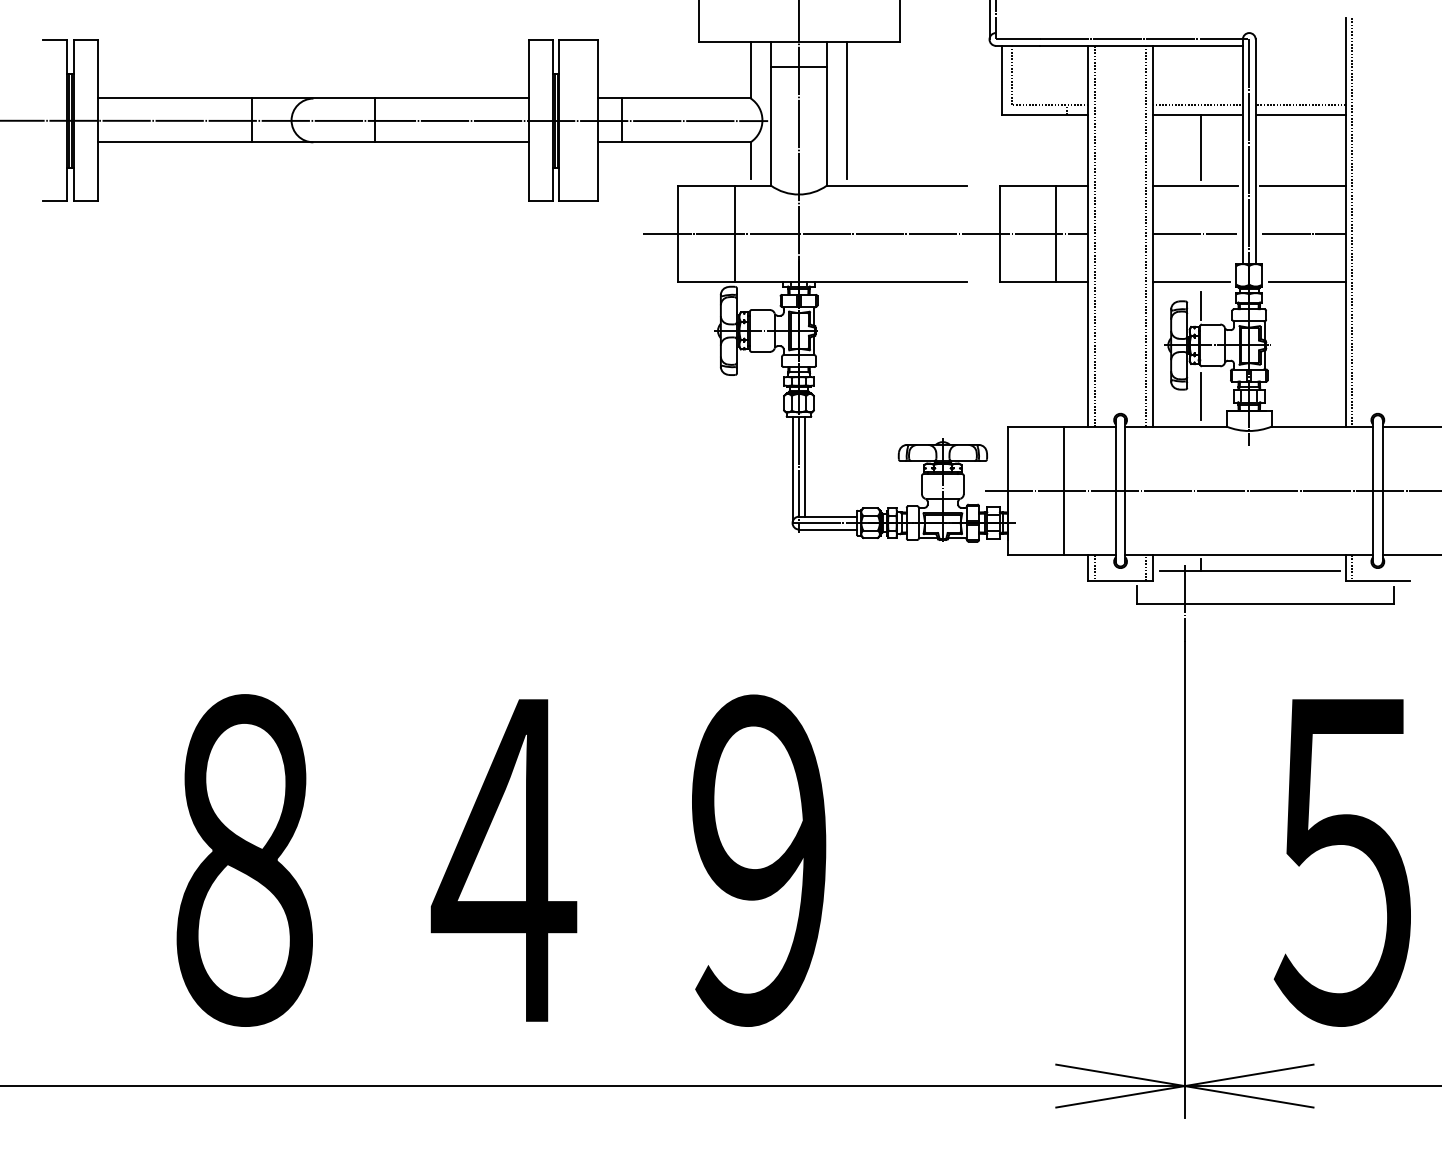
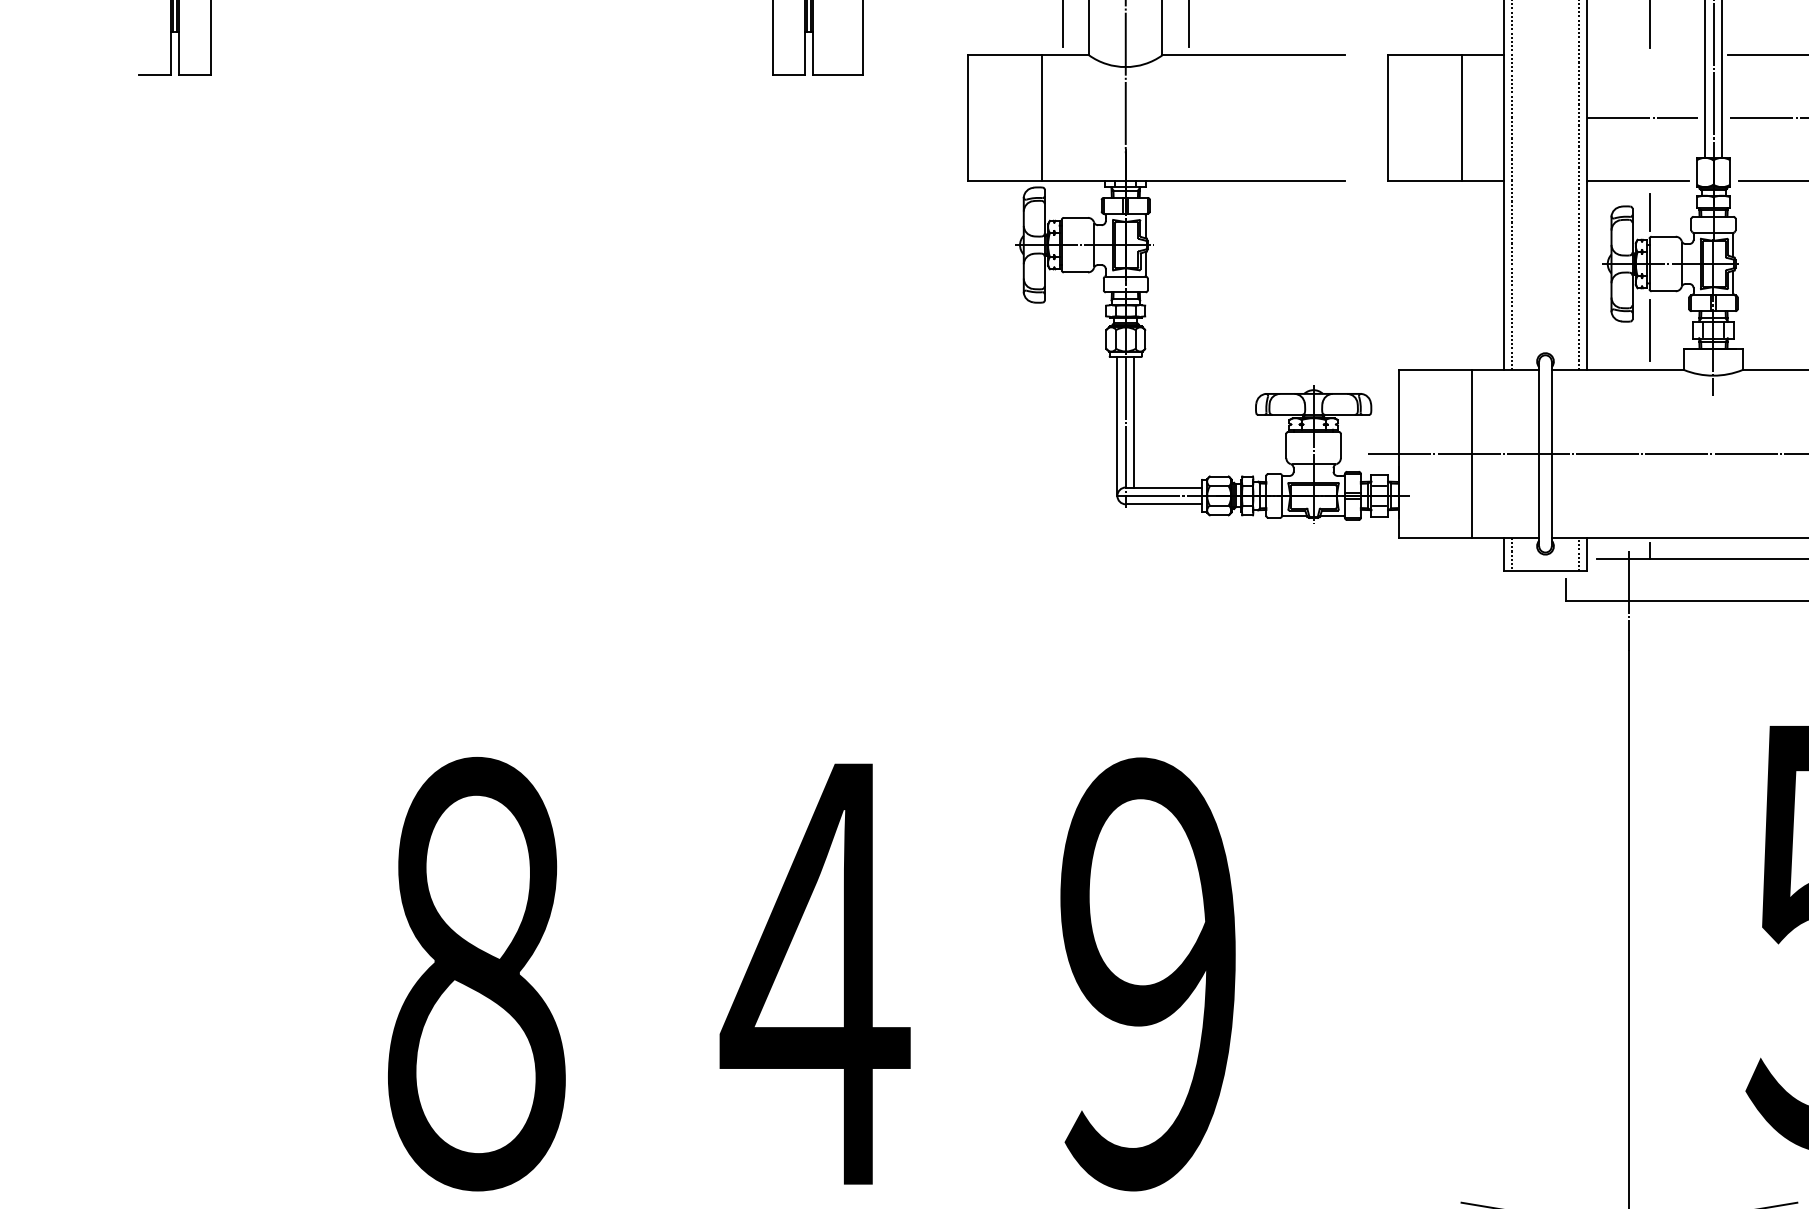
line: (1195, 185) -> (1643, 55), removed
line: (865, 233) -> (1212, 117), removed
text: (501, 860) -> (811, 974), moved

